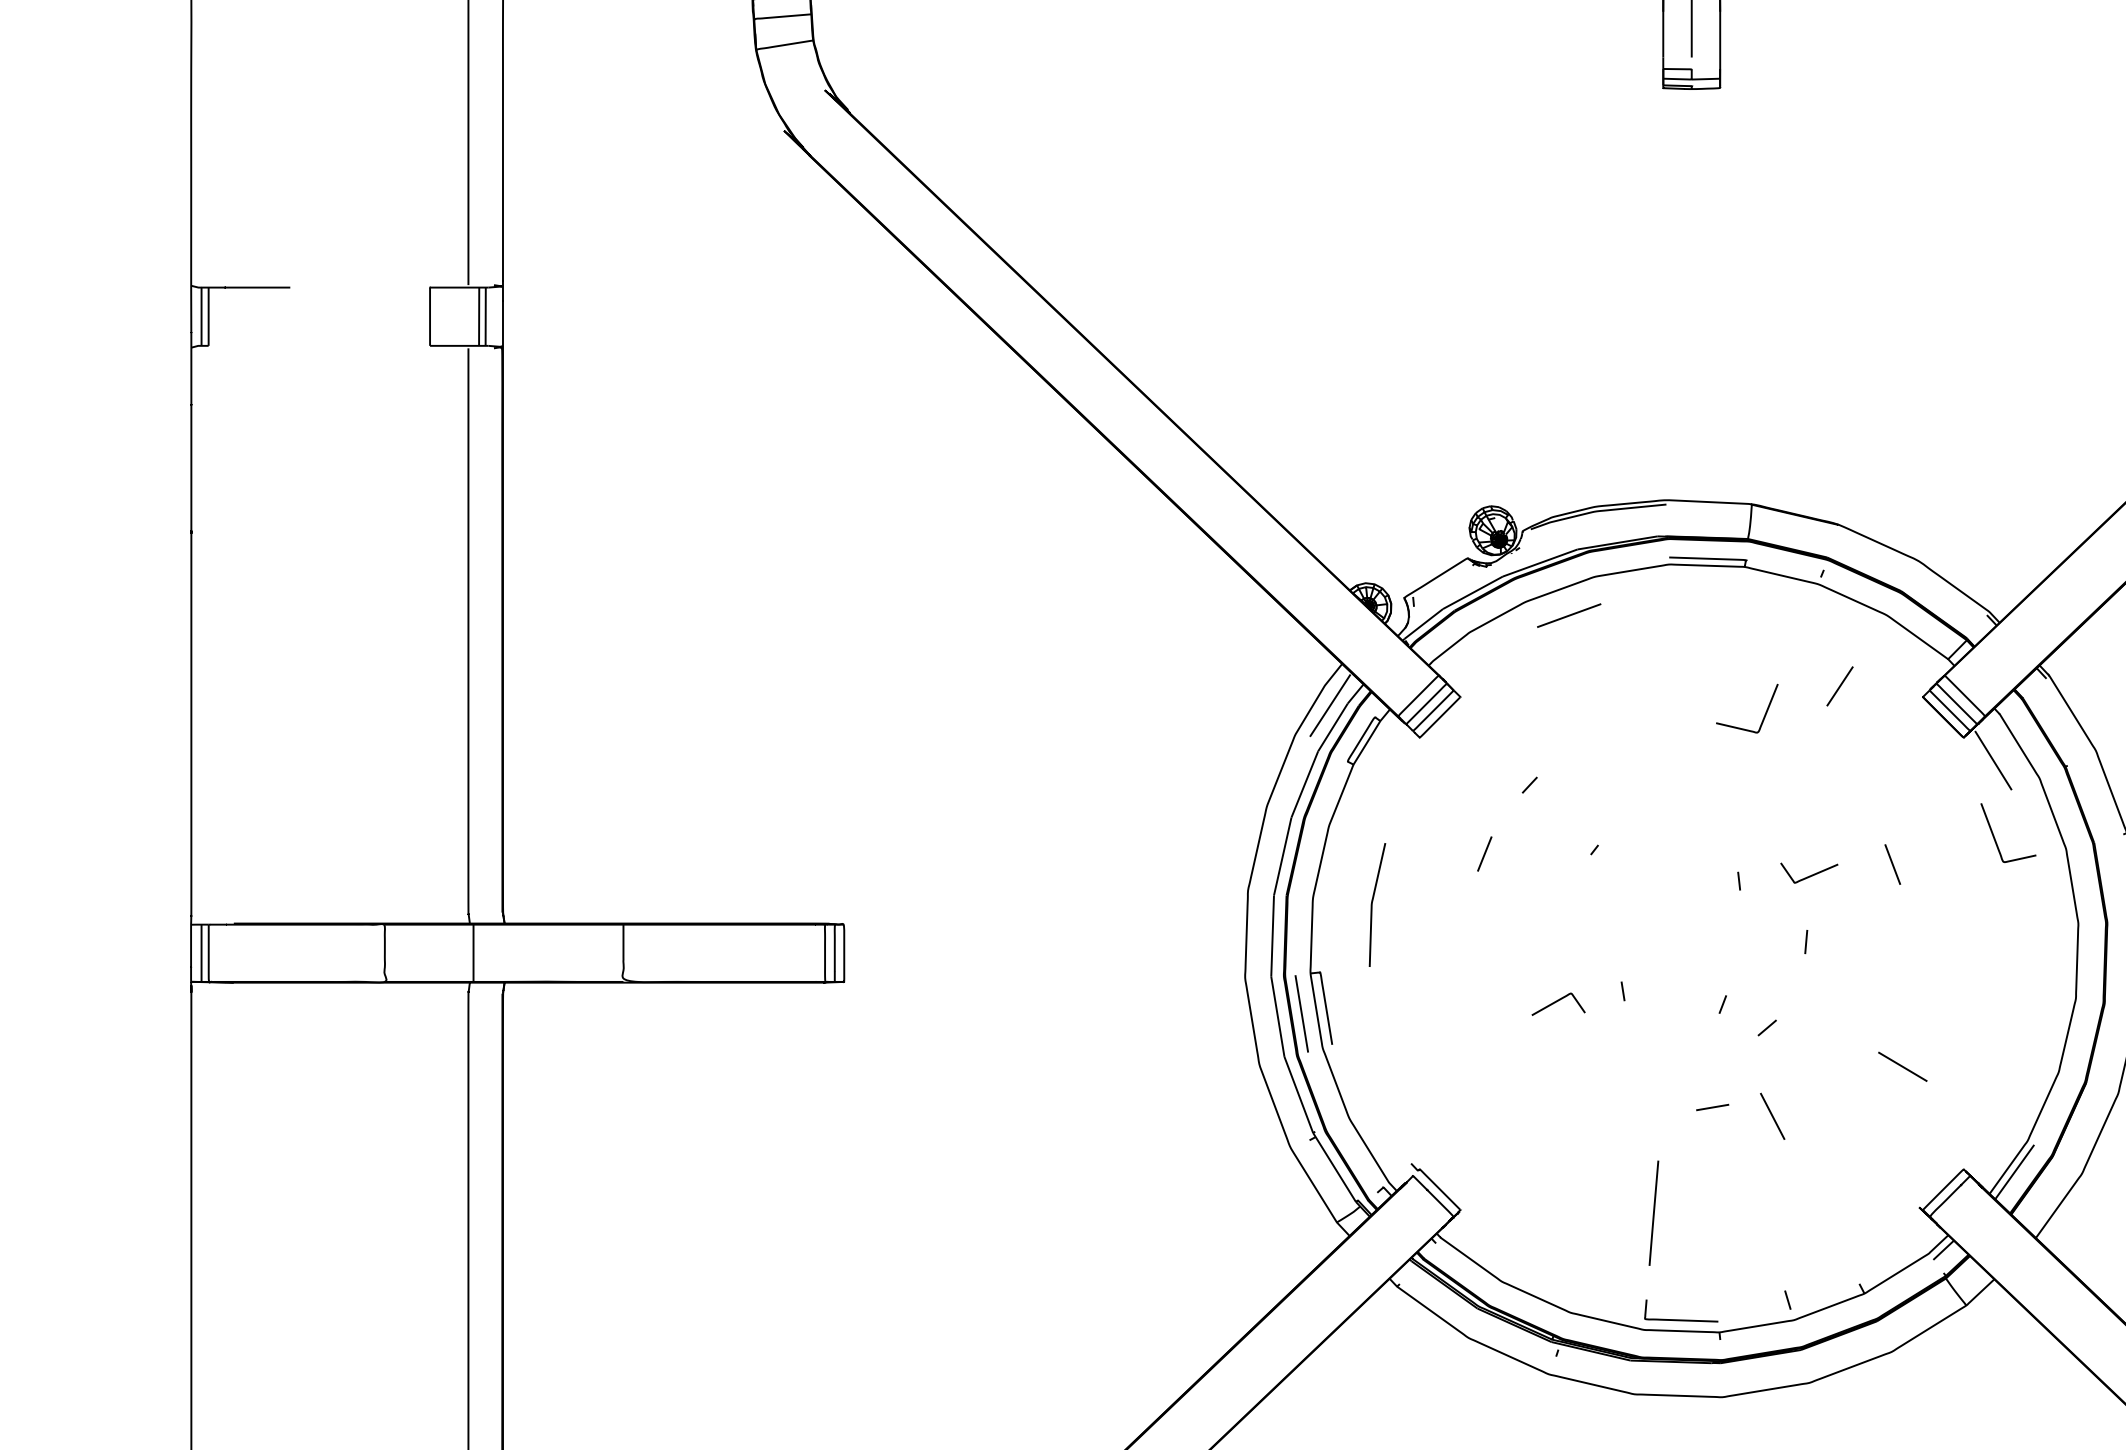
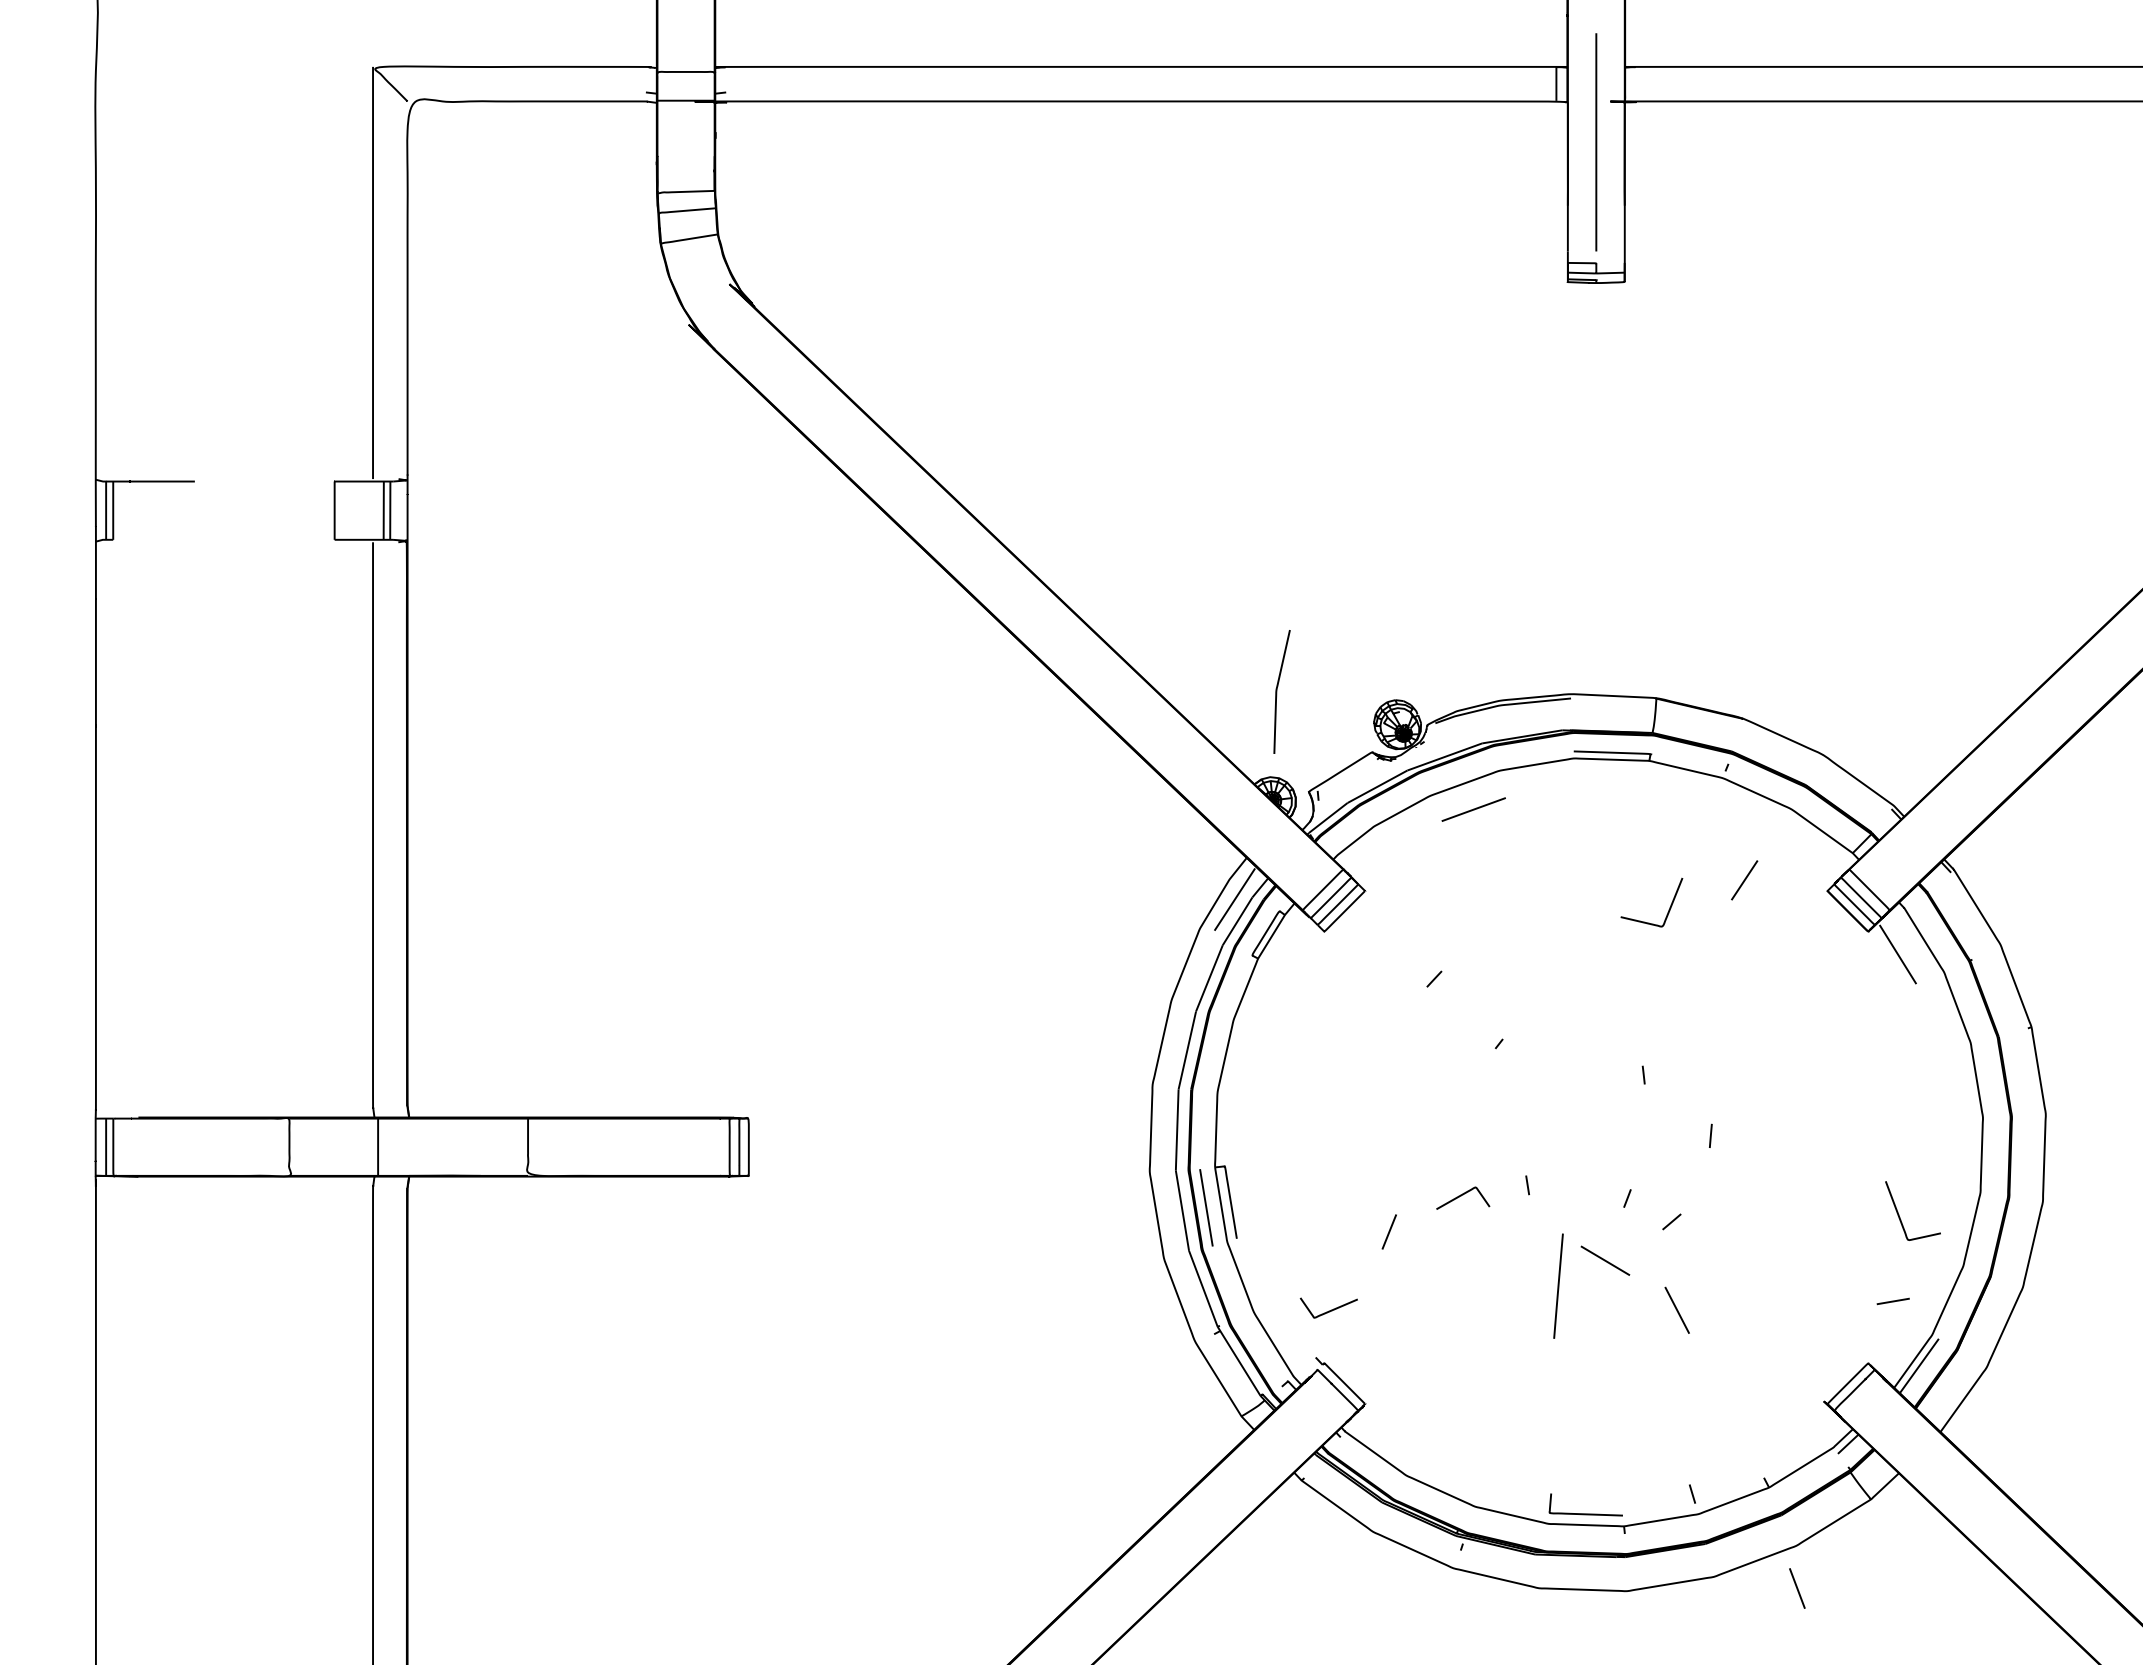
curve: (1994, 836) -> (1899, 1214), moved
line: (1483, 853) -> (1388, 1231), moved
line: (1892, 864) -> (1797, 1588), moved
curve: (1808, 875) -> (1328, 1310), moved
curve: (1372, 904) -> (1277, 691), moved
line: (1902, 1066) -> (1605, 1260), moved
line: (1711, 1107) -> (1892, 1301), moved
line: (1653, 1212) -> (1558, 1285), moved

